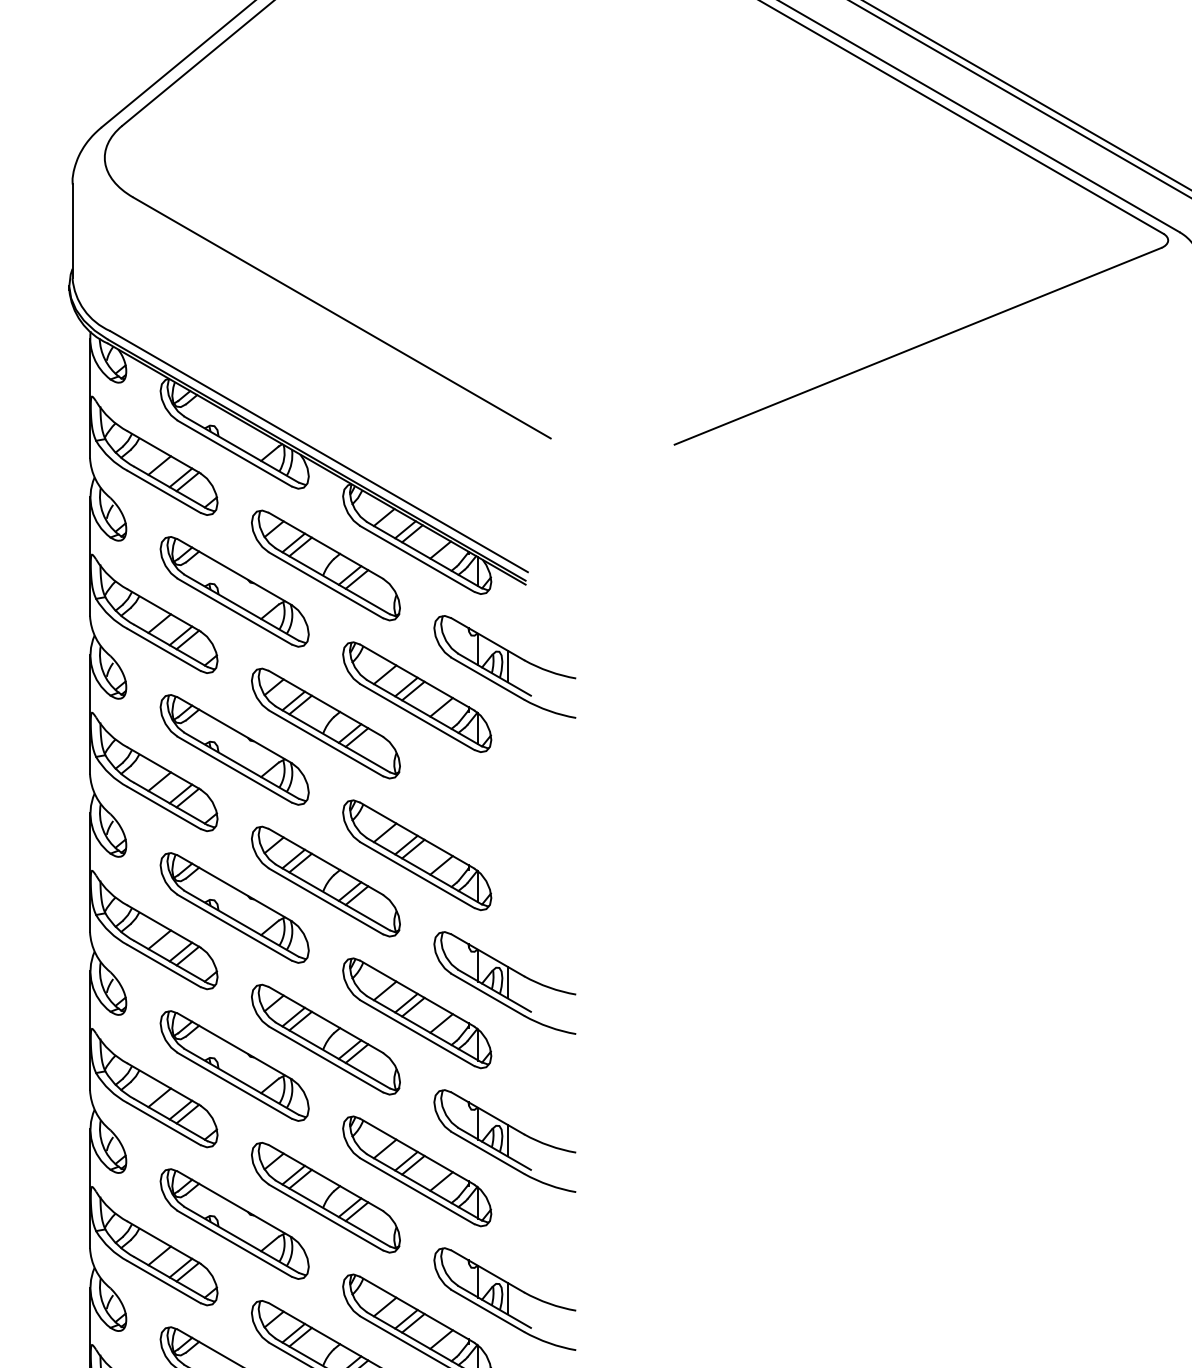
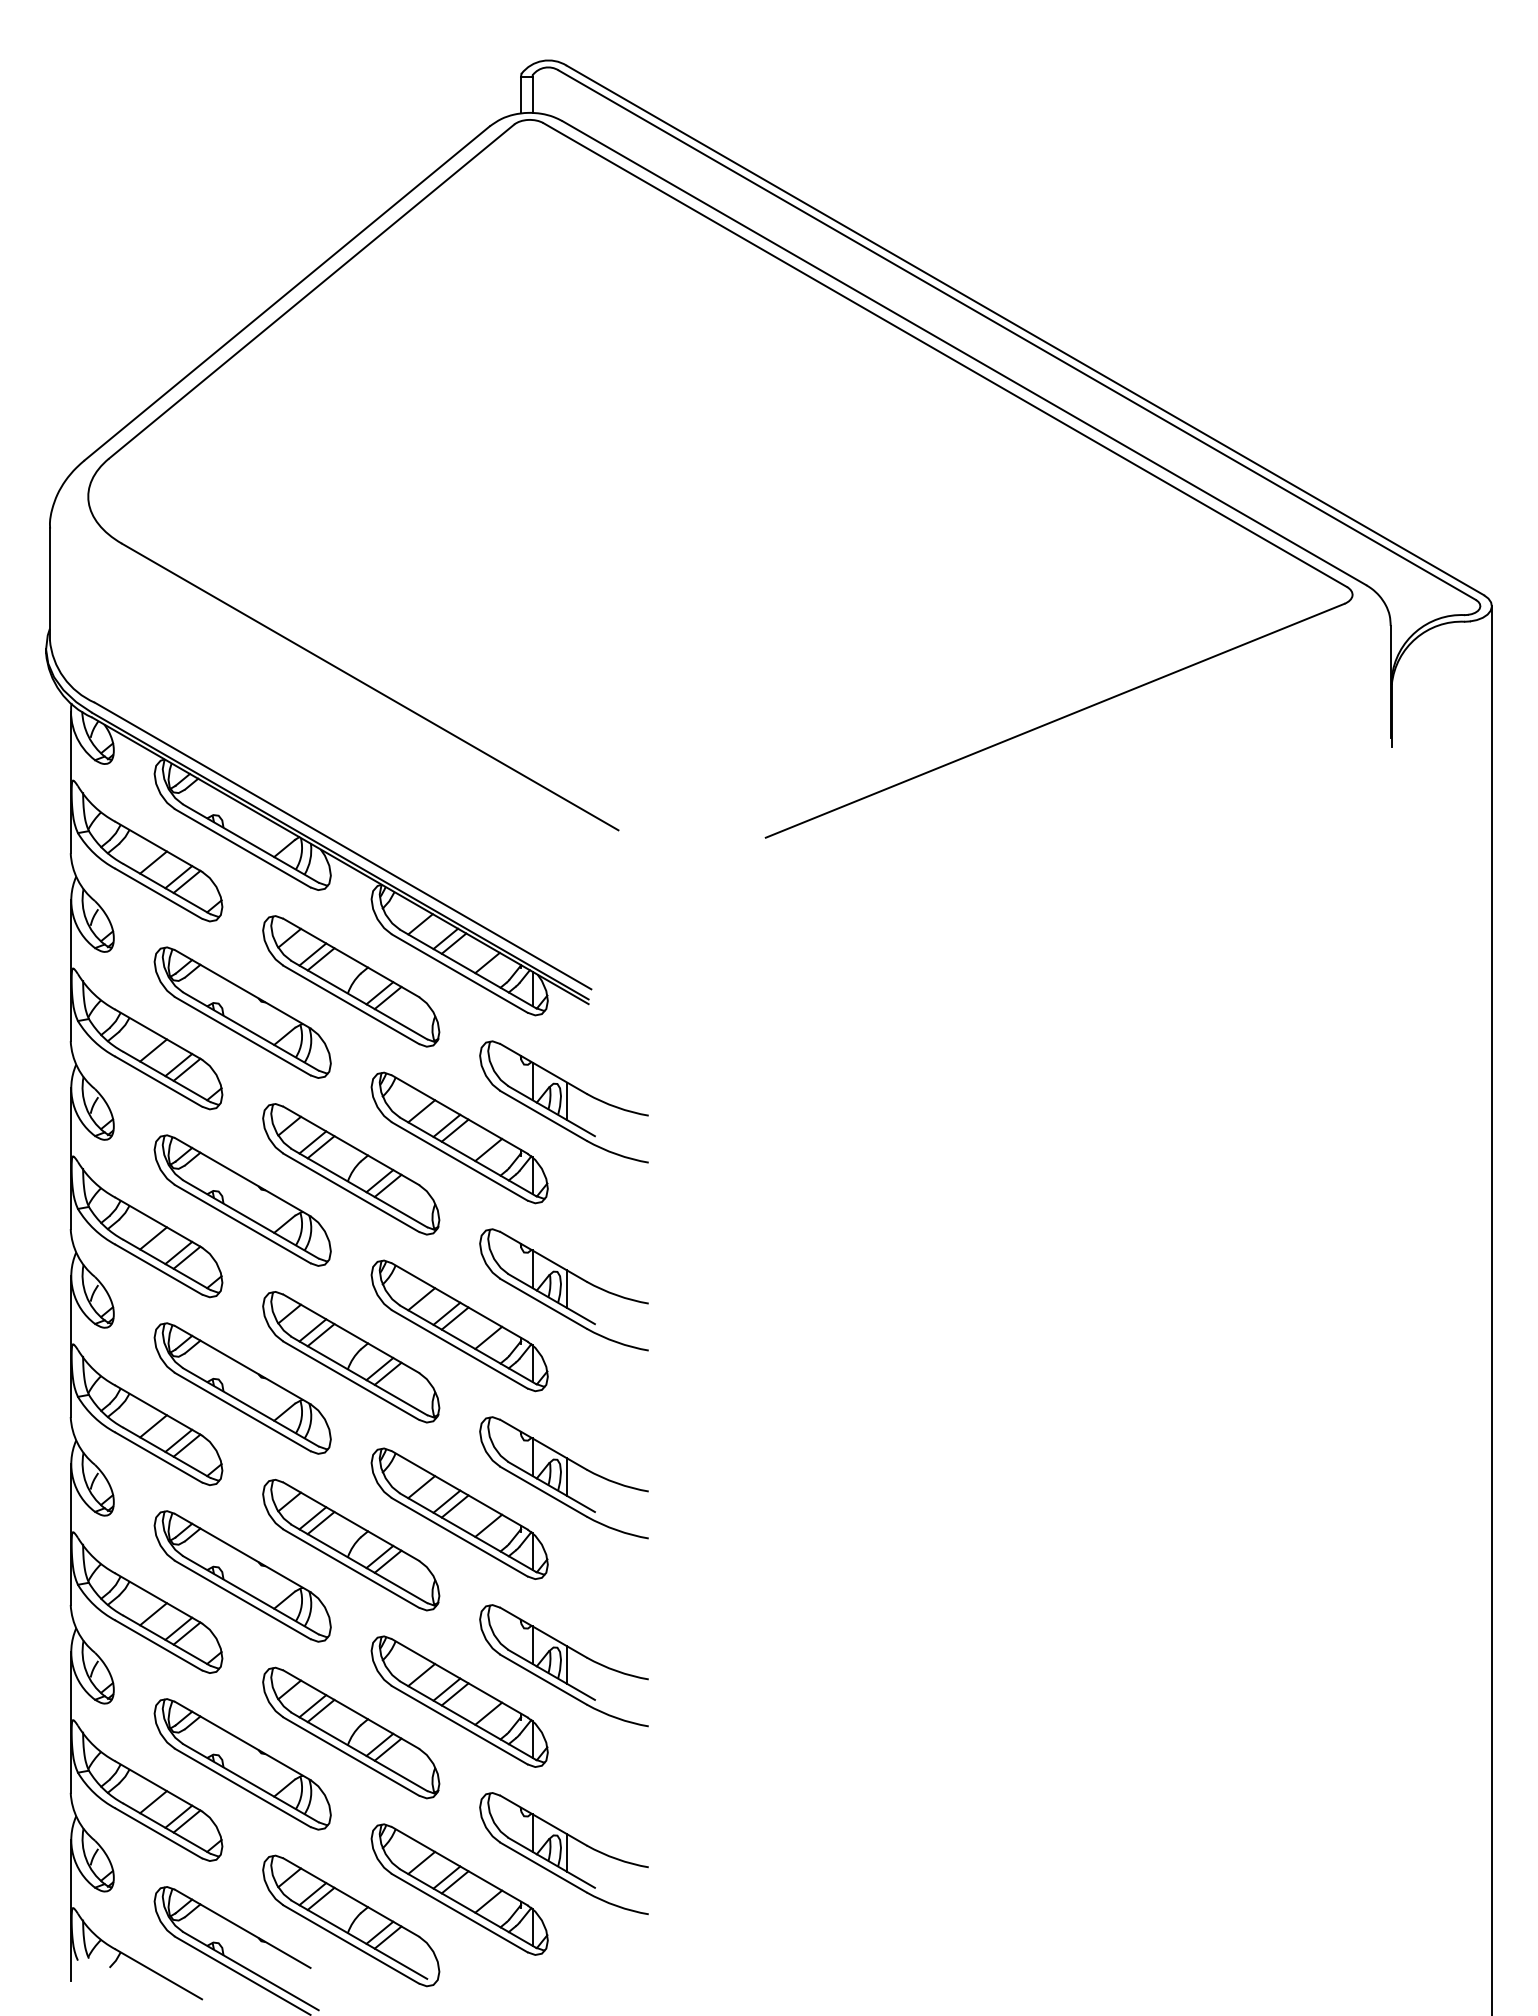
part: (504, 824) -> (563, 1289), added

